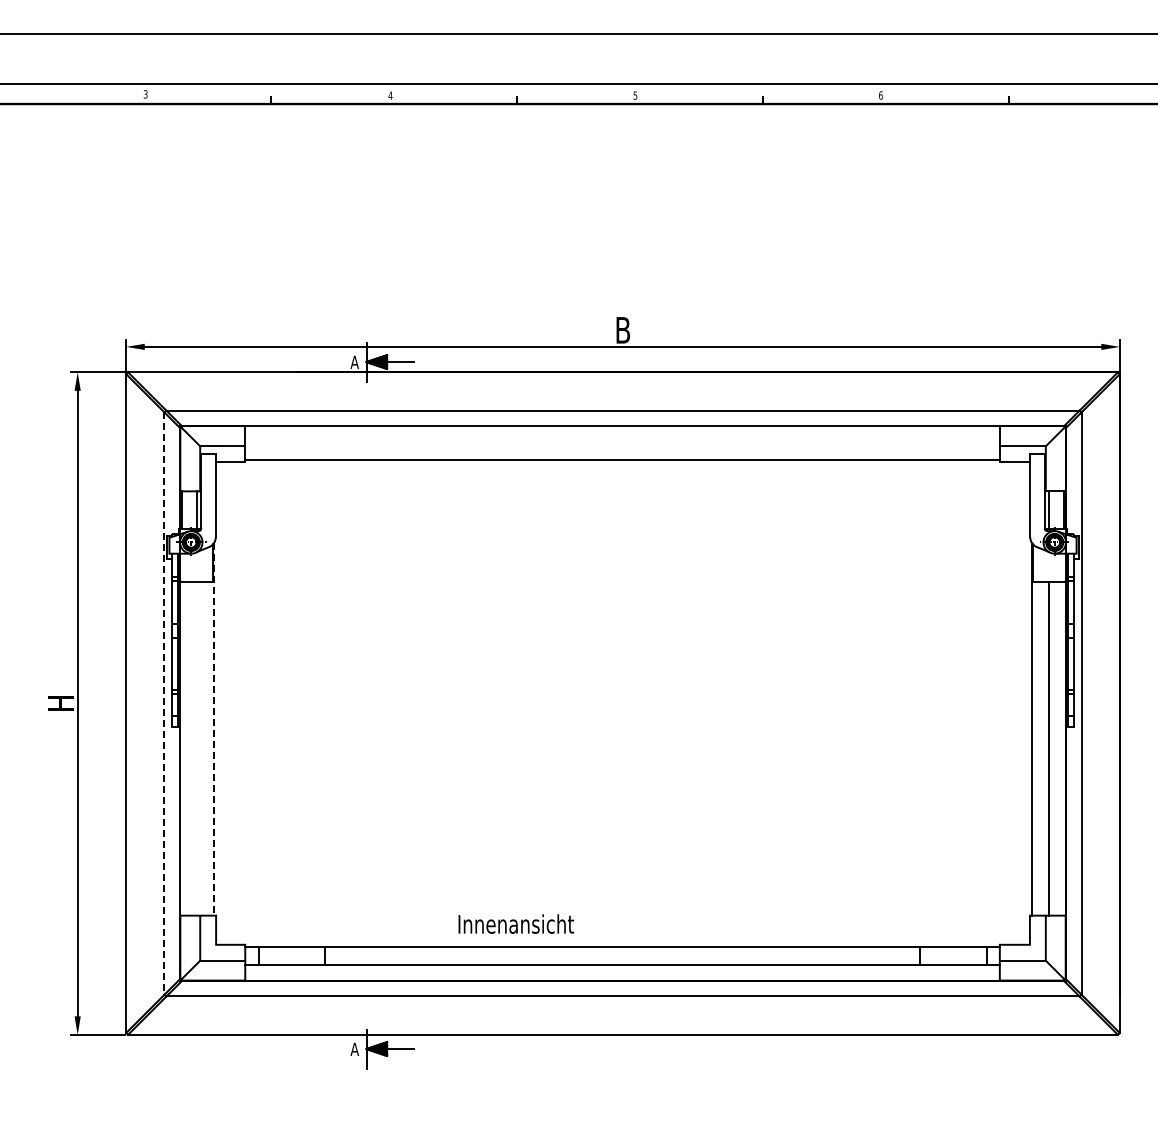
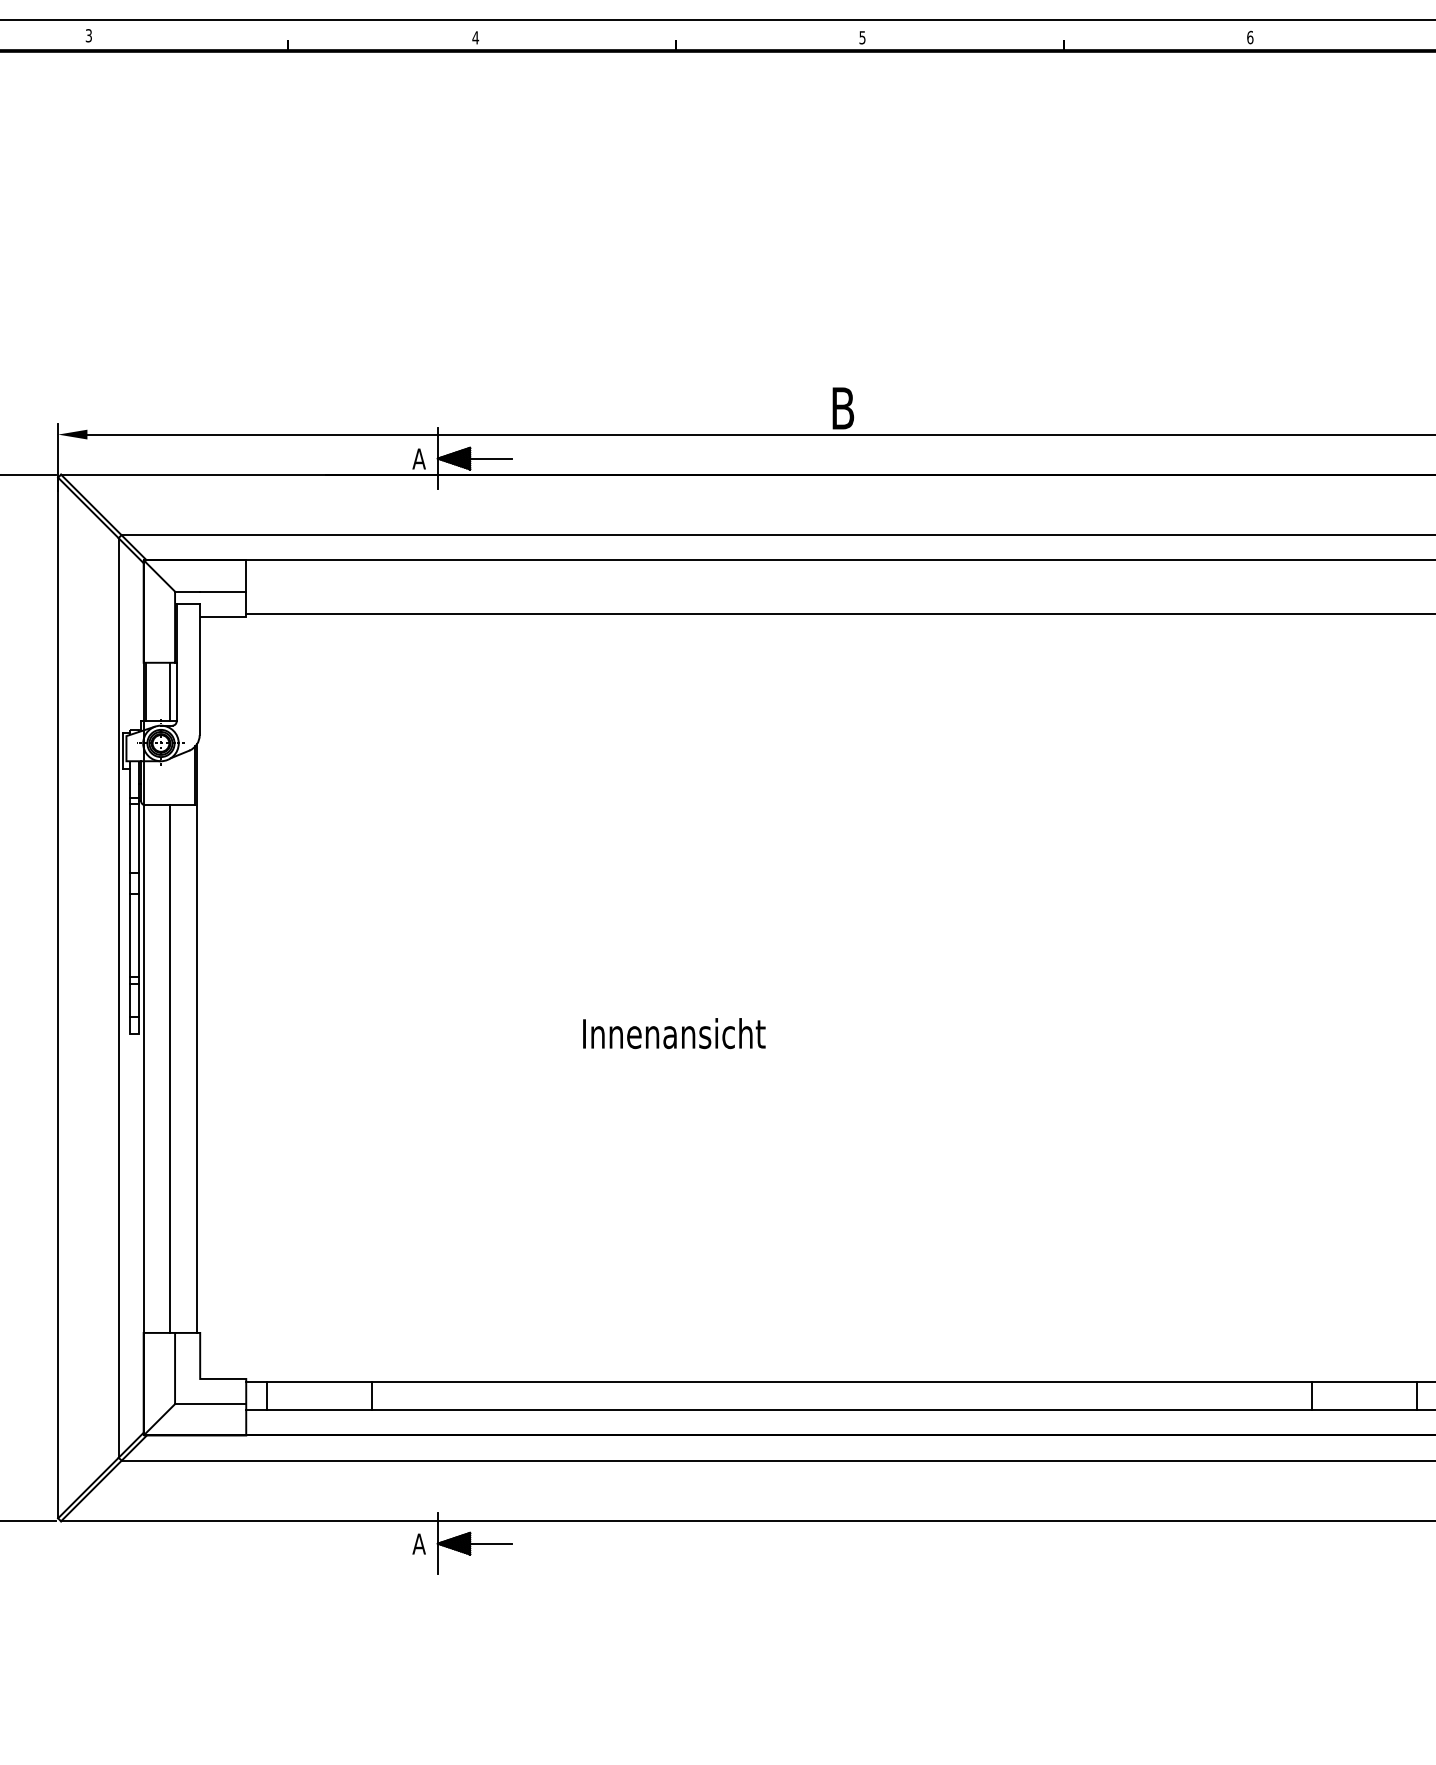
line: (164, 704) -> (118, 999), dashed -> solid
line: (214, 729) -> (197, 1038), dashed -> solid
line: (196, 748) -> (169, 1068), added
text: (516, 923) -> (674, 1032), moved

